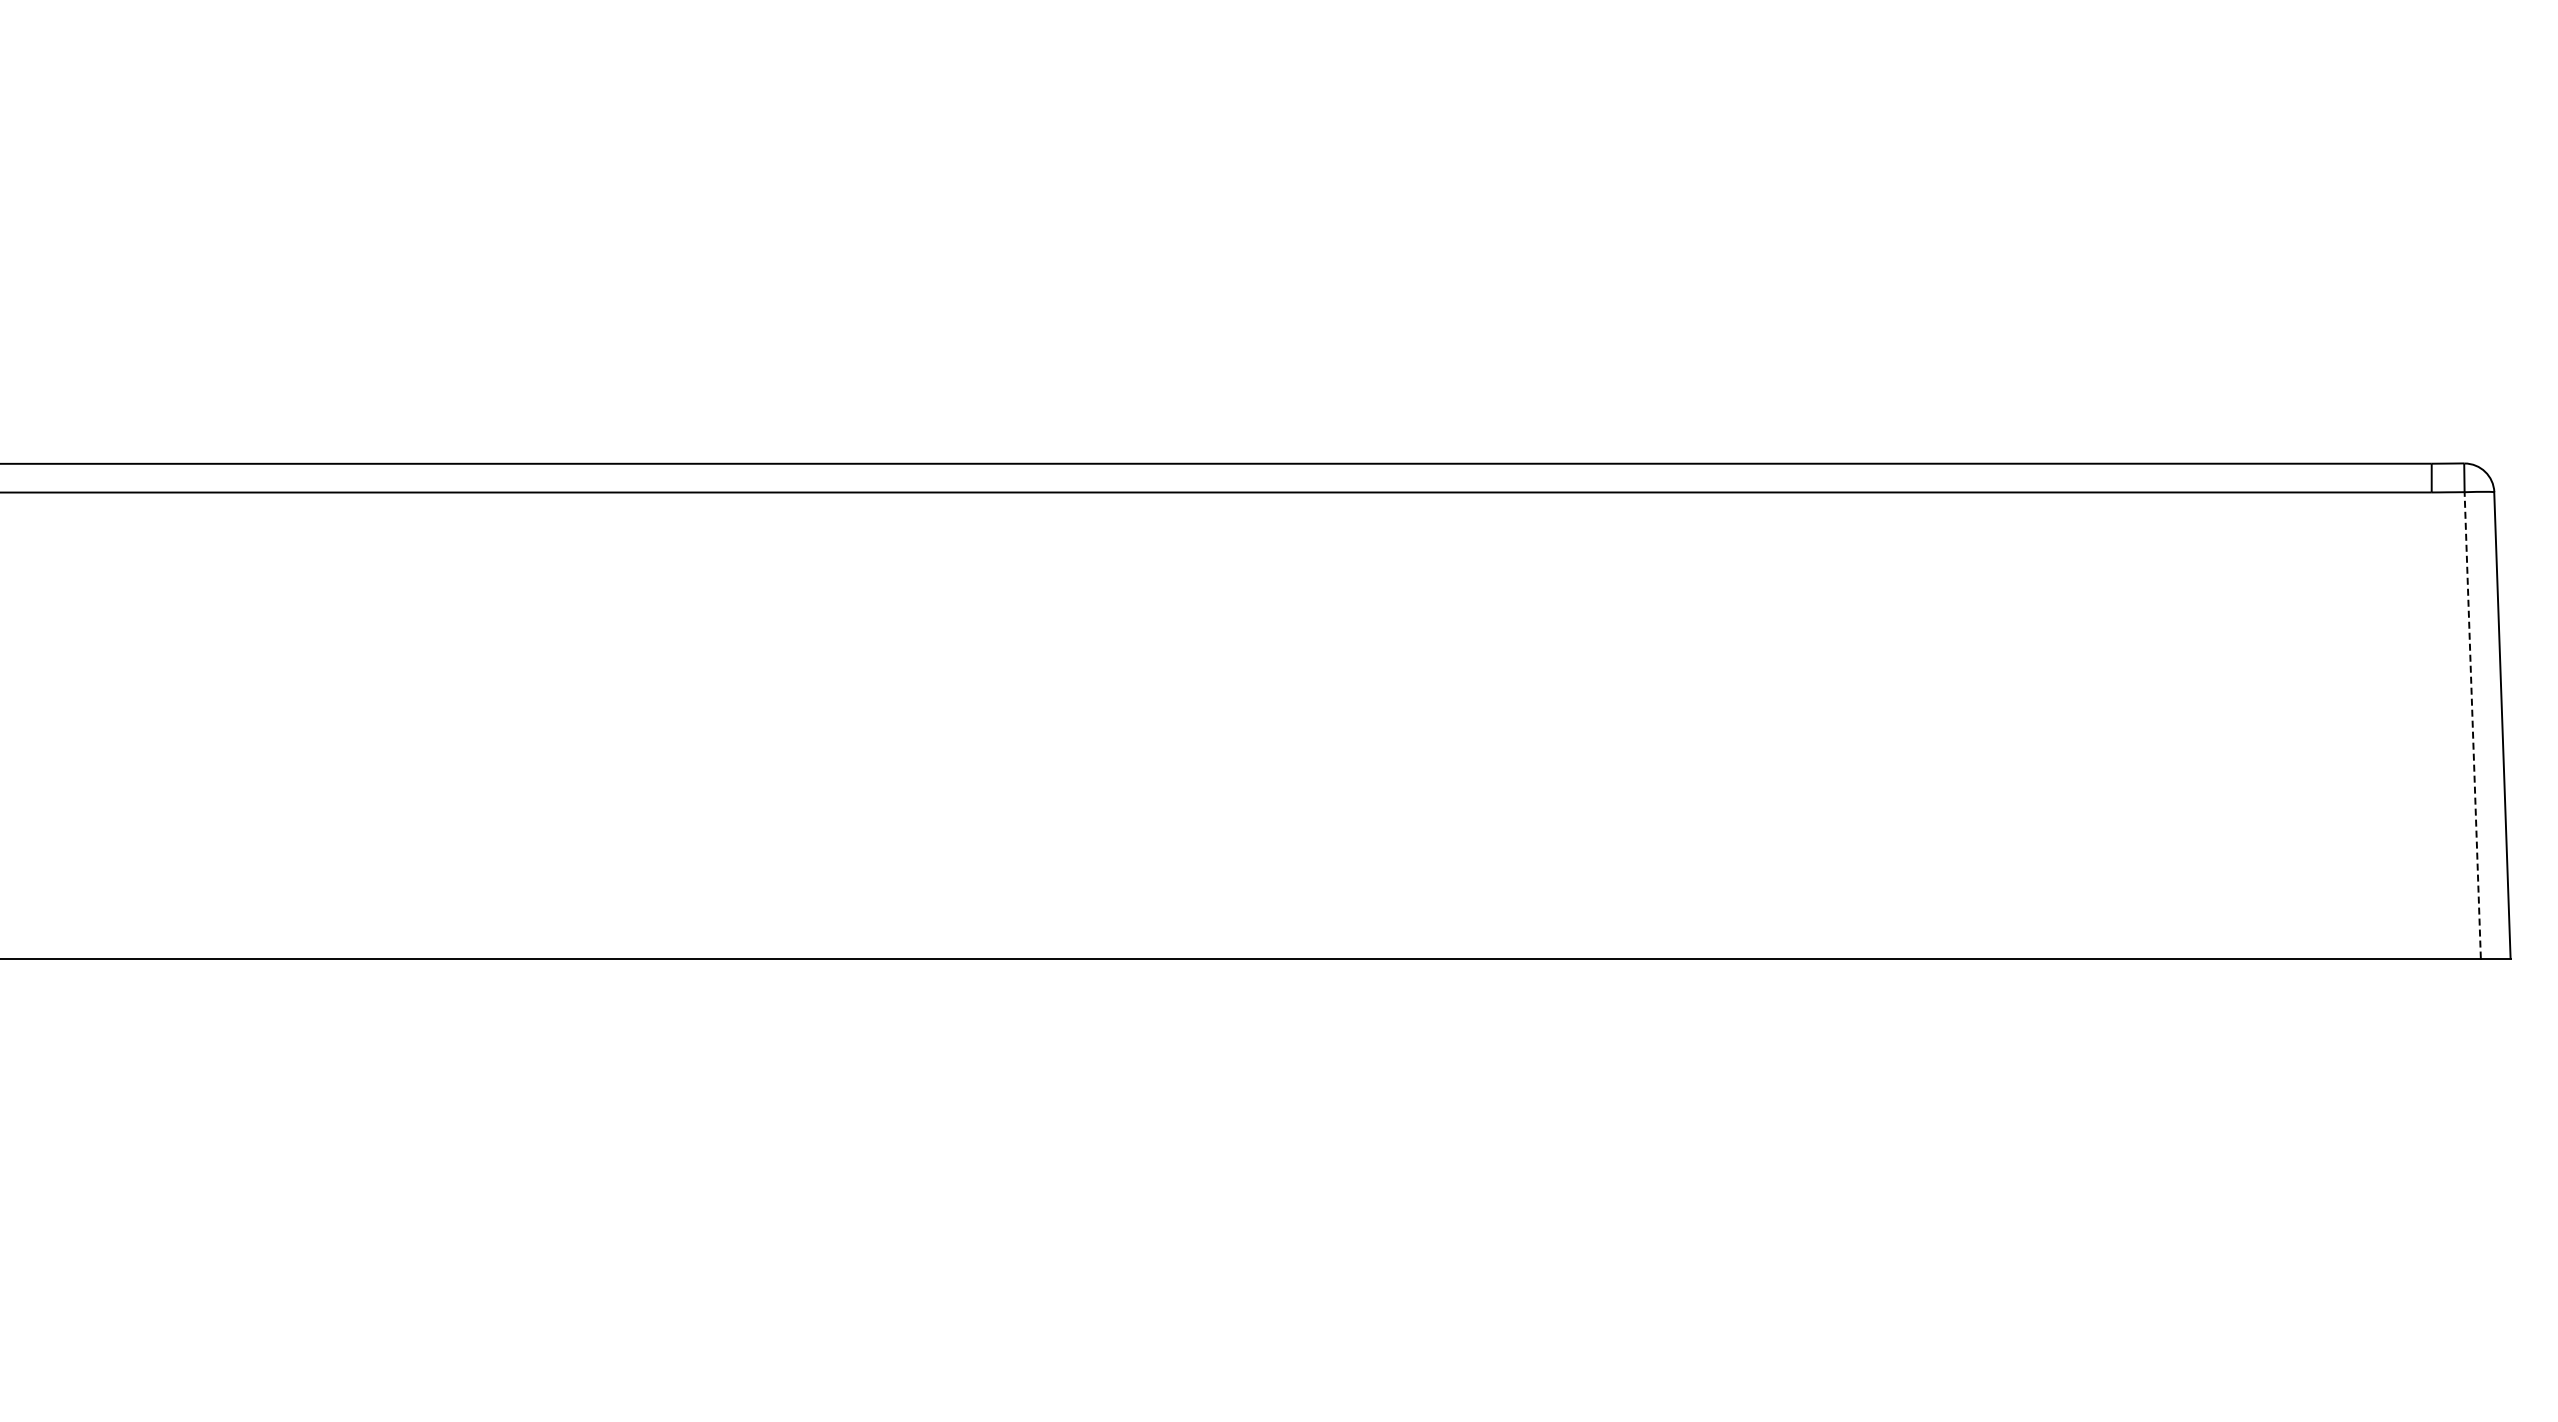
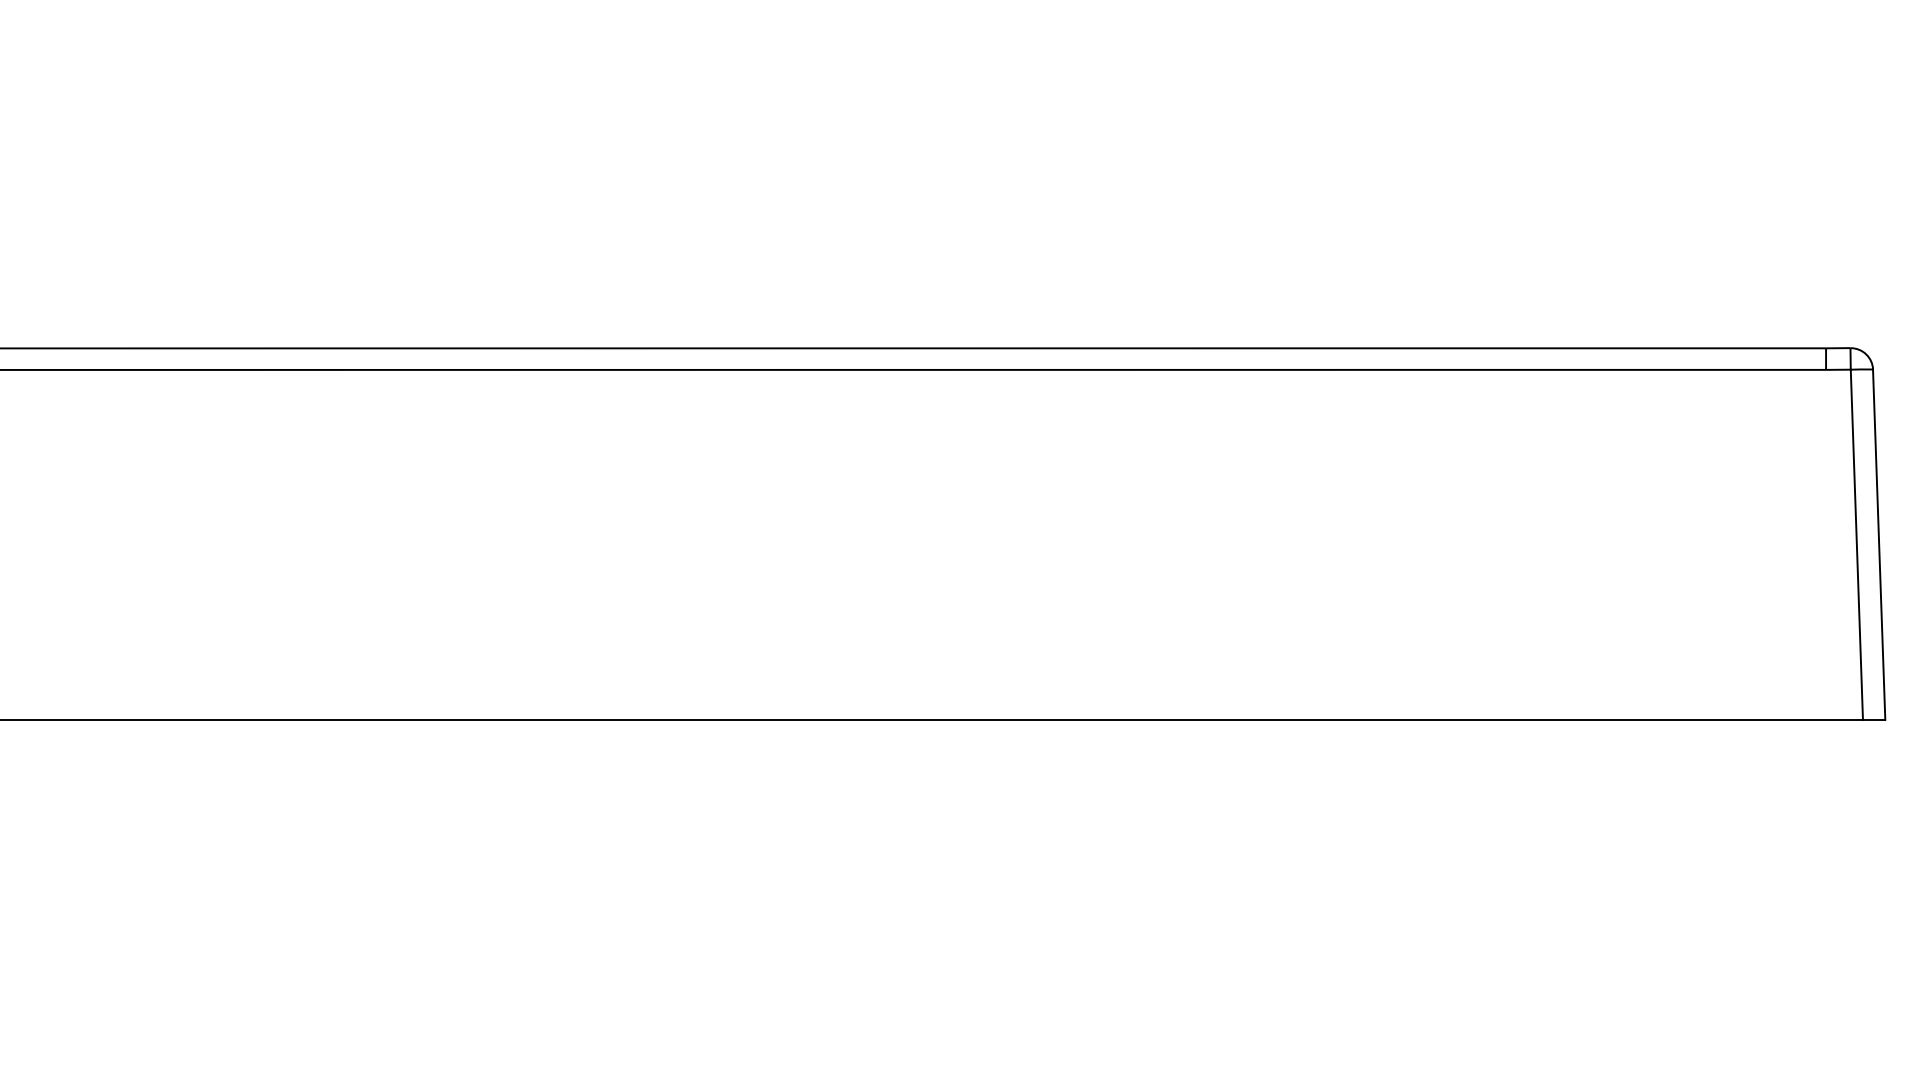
line: (2472, 724) -> (1856, 544), dashed -> solid

